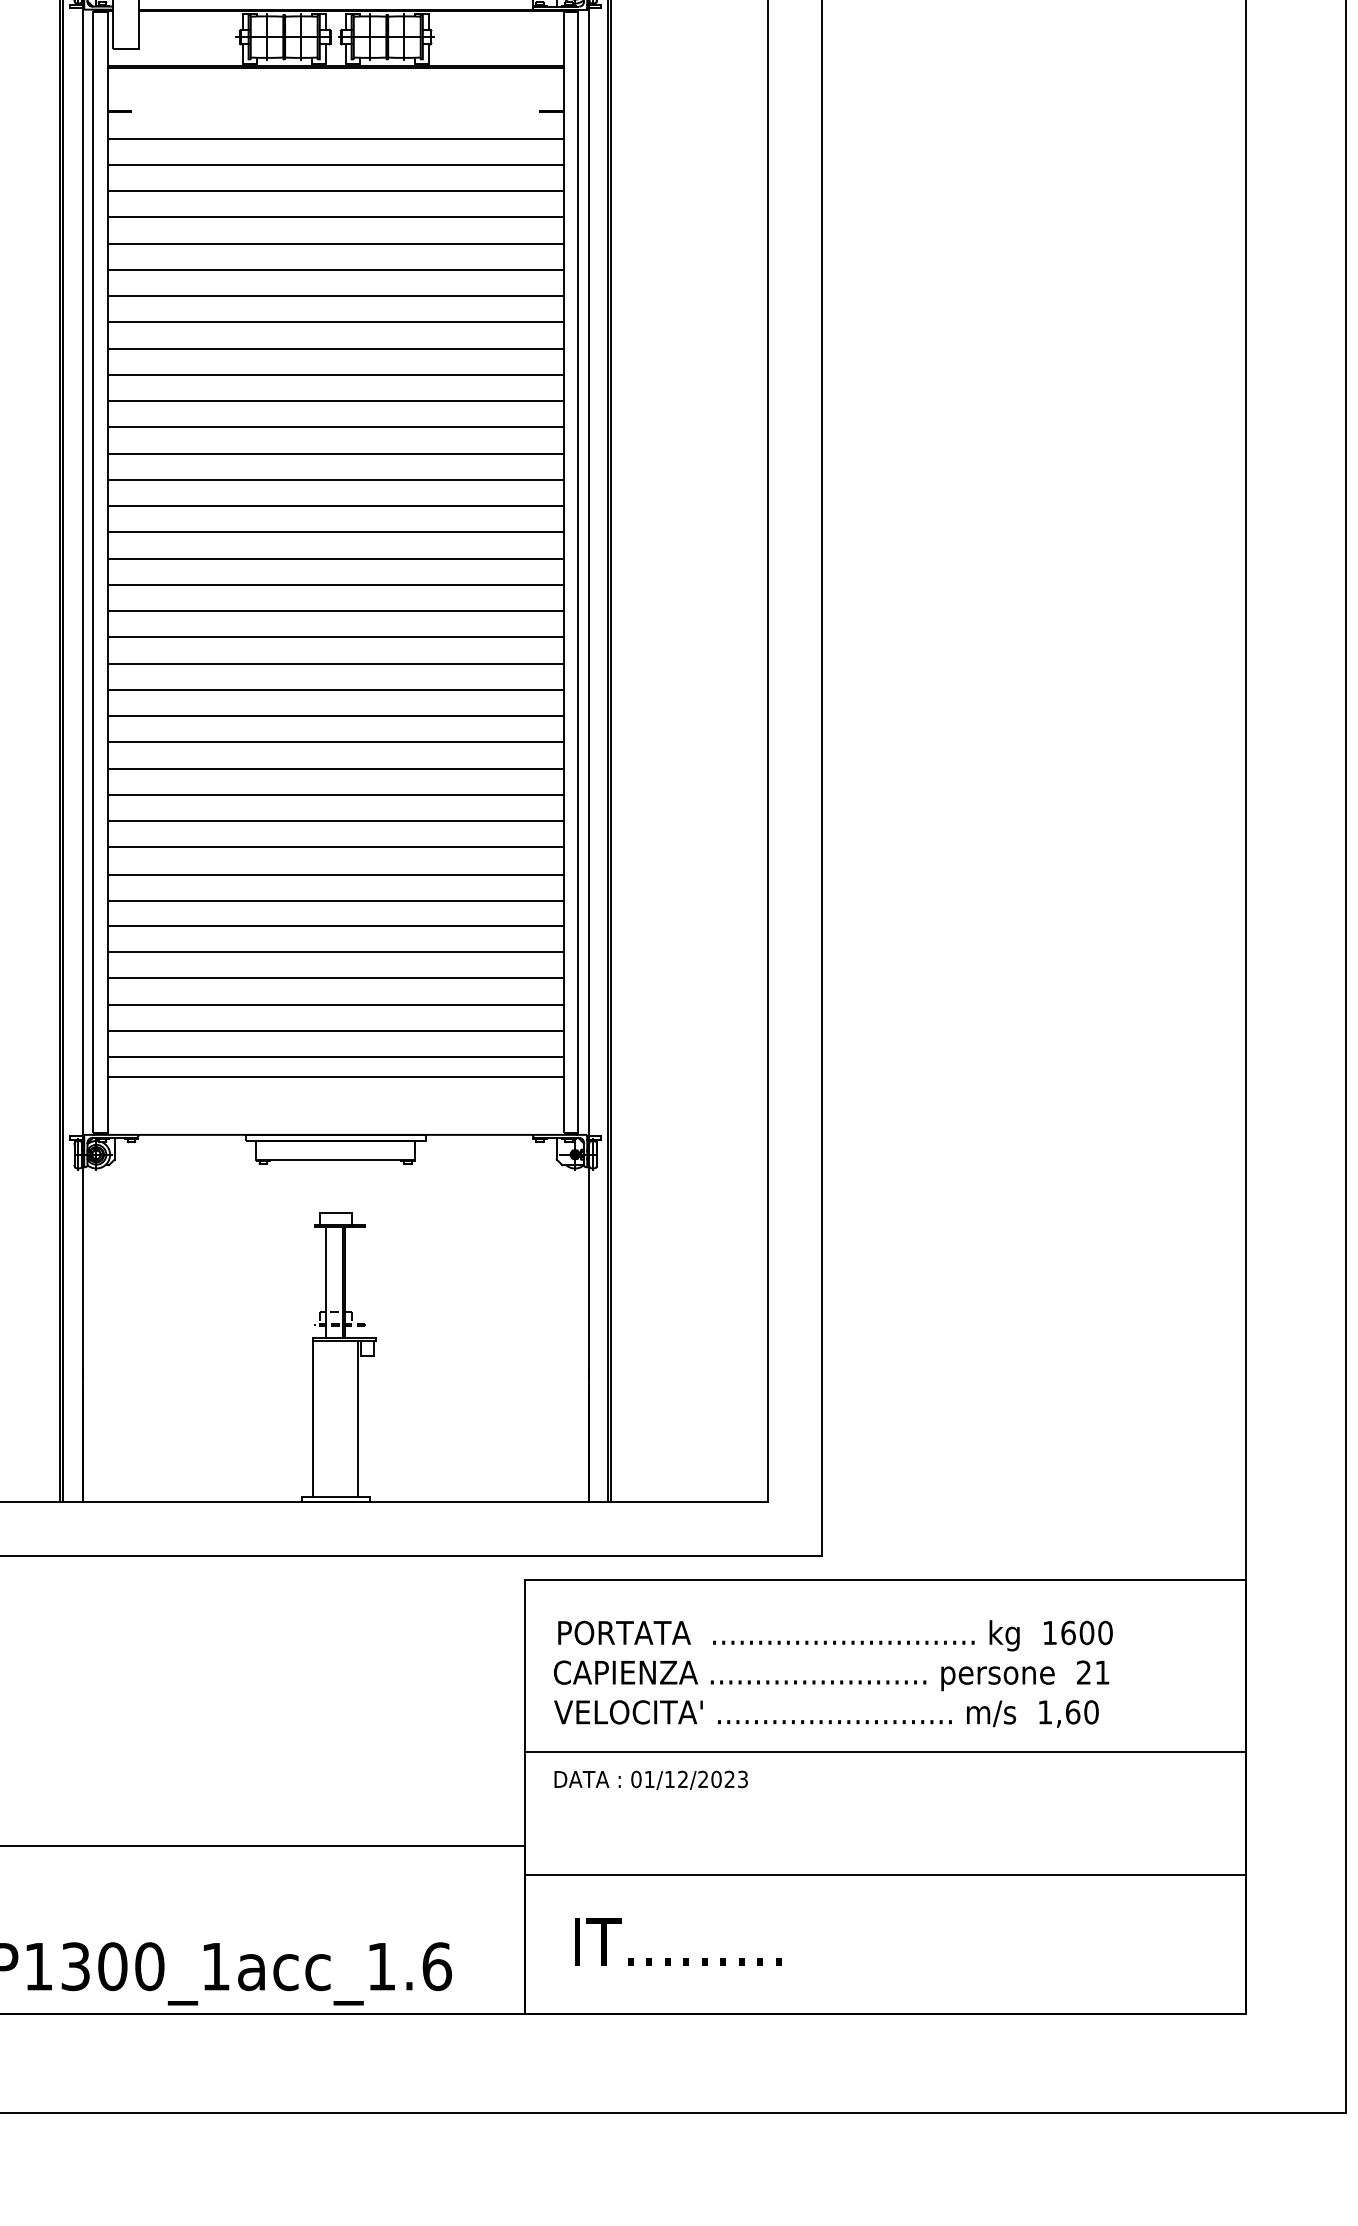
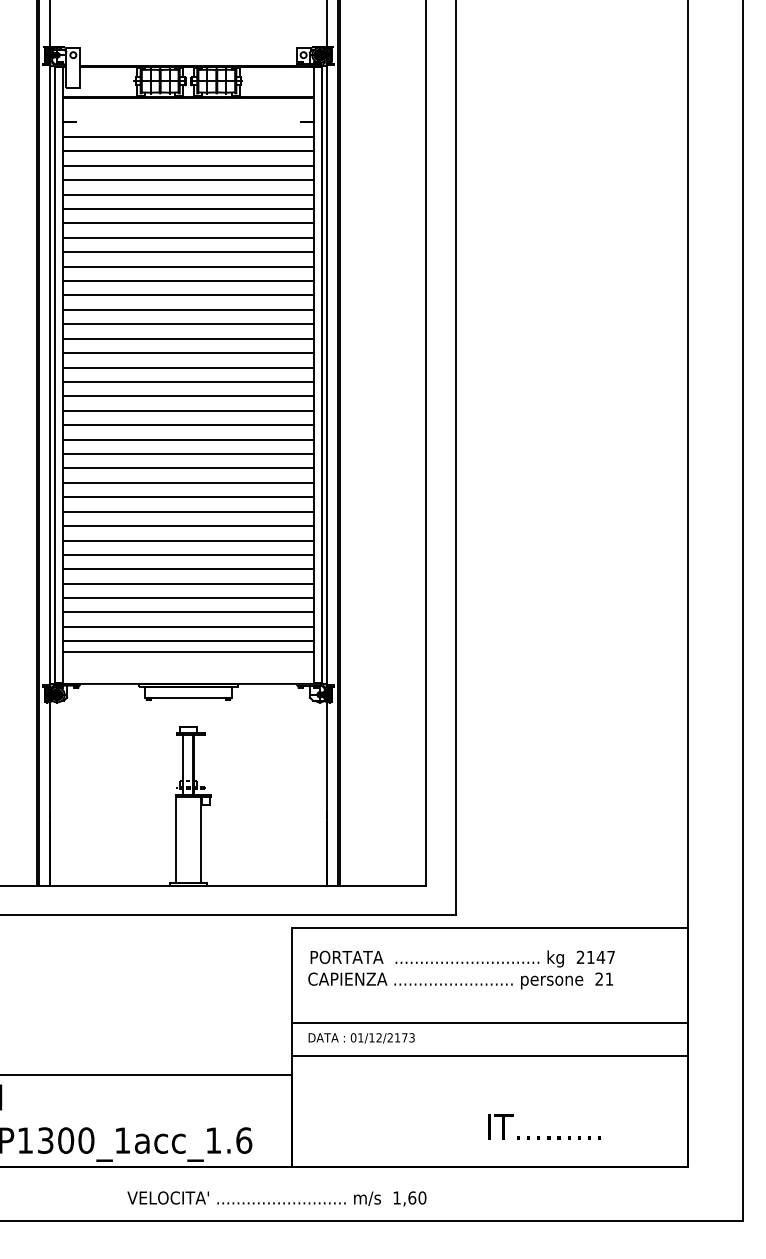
text: (1077, 1633) -> (595, 957), 1600 -> 2147
text: (825, 1713) -> (276, 1198), moved
text: (721, 1778) -> (400, 1037), 01/12/2023 -> 01/12/2173
line: (885, 1875) -> (490, 1056), moved
text: (678, 1940) -> (544, 1126), moved

